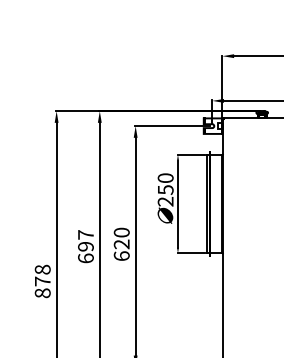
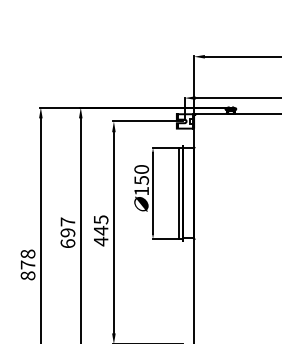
text: (165, 200) -> (141, 190), 250 -> 150
text: (121, 244) -> (100, 230), 620 -> 445

